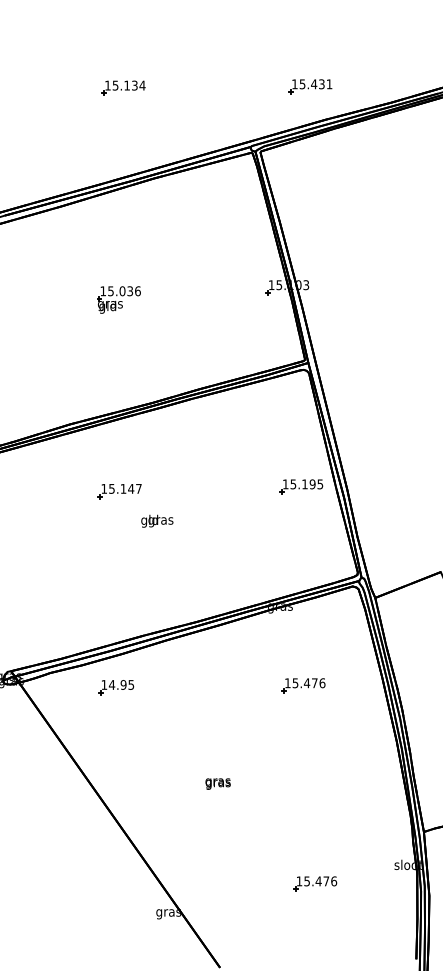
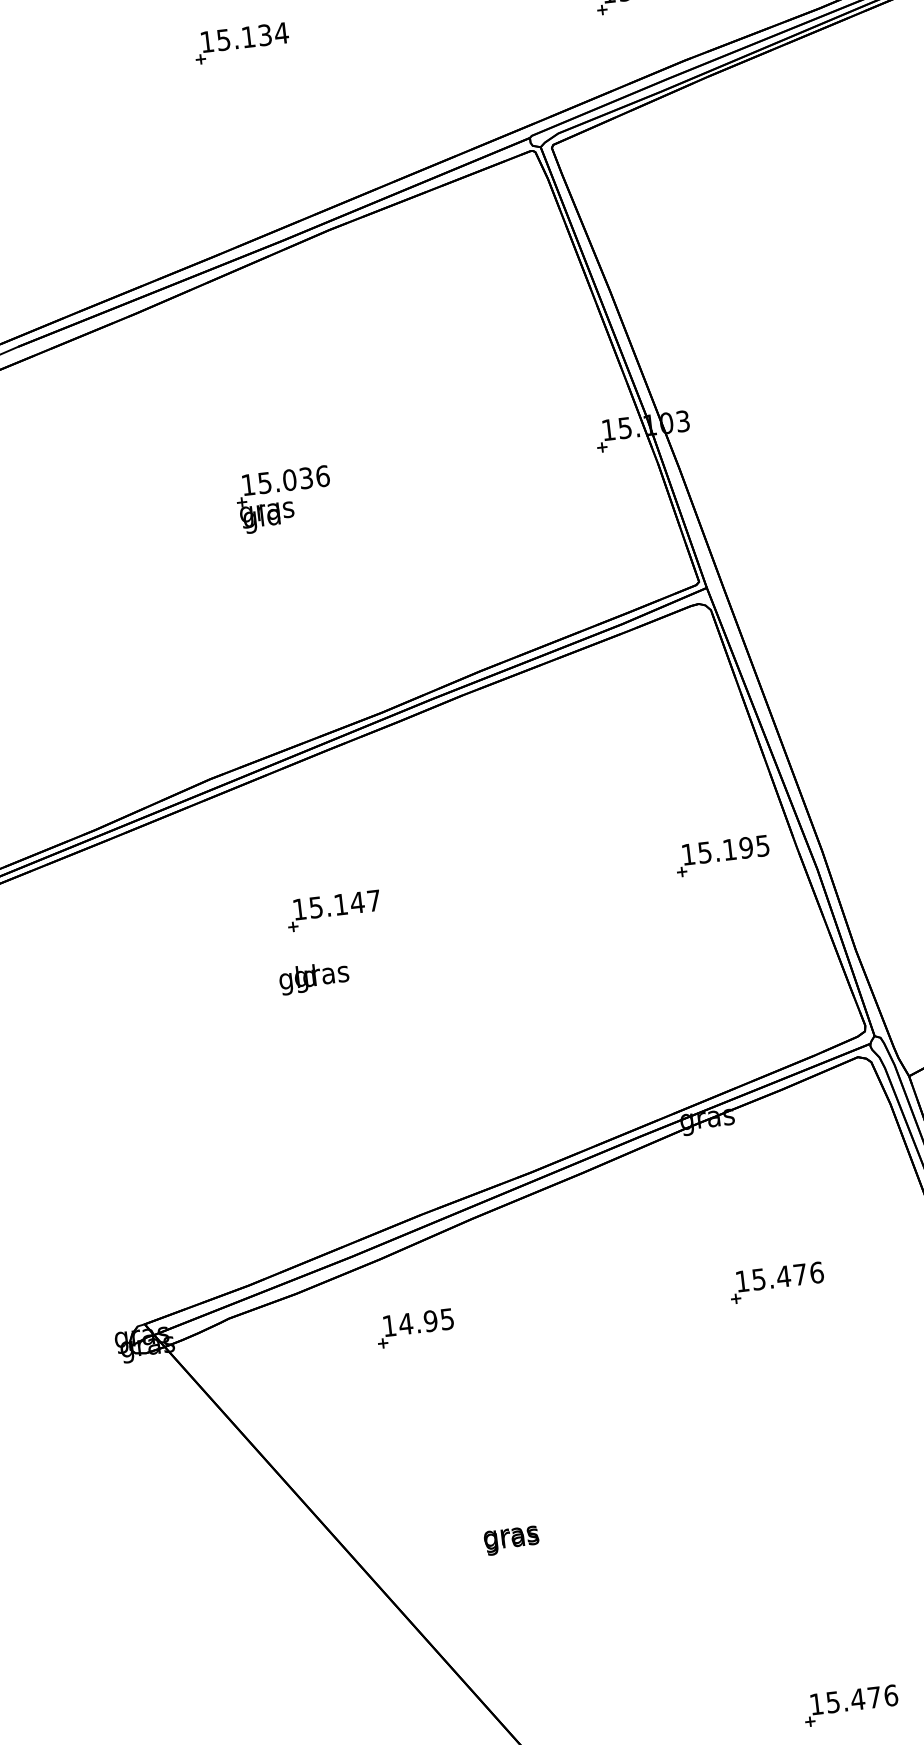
text: (157, 520) -> (314, 976), moved
part: (116, 687) -> (416, 1328), moved
text: (217, 783) -> (510, 1539), moved

